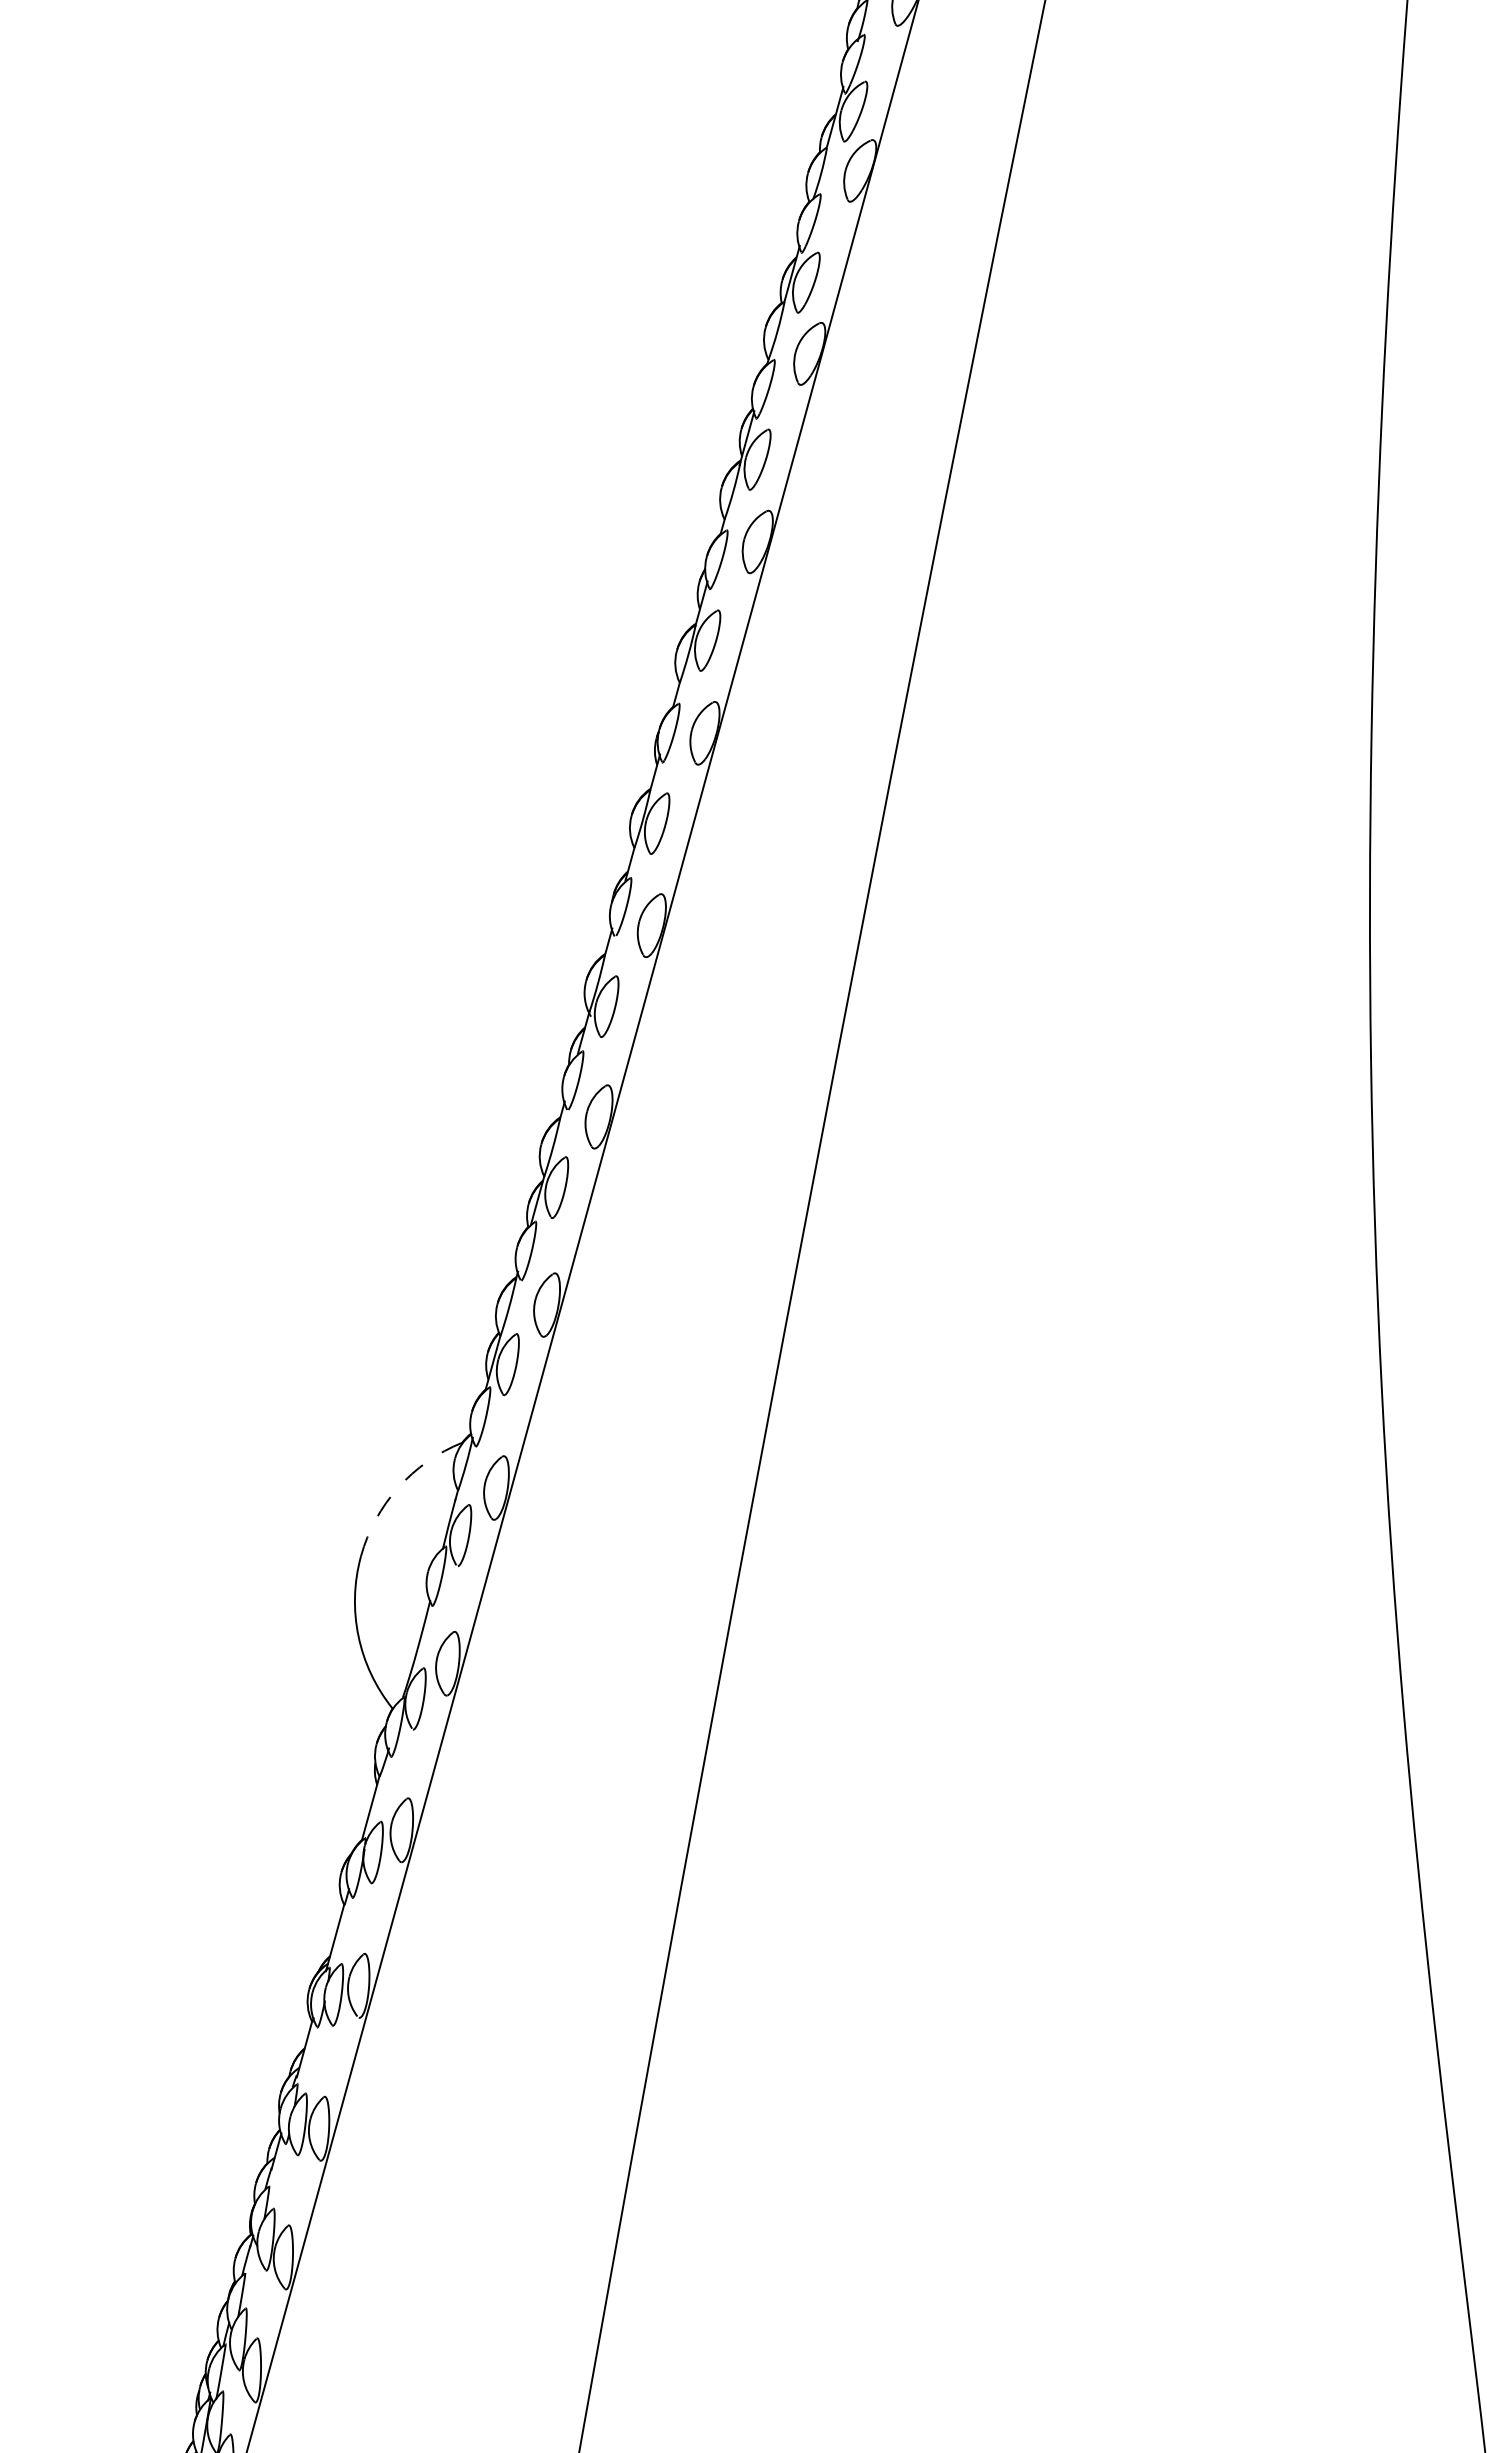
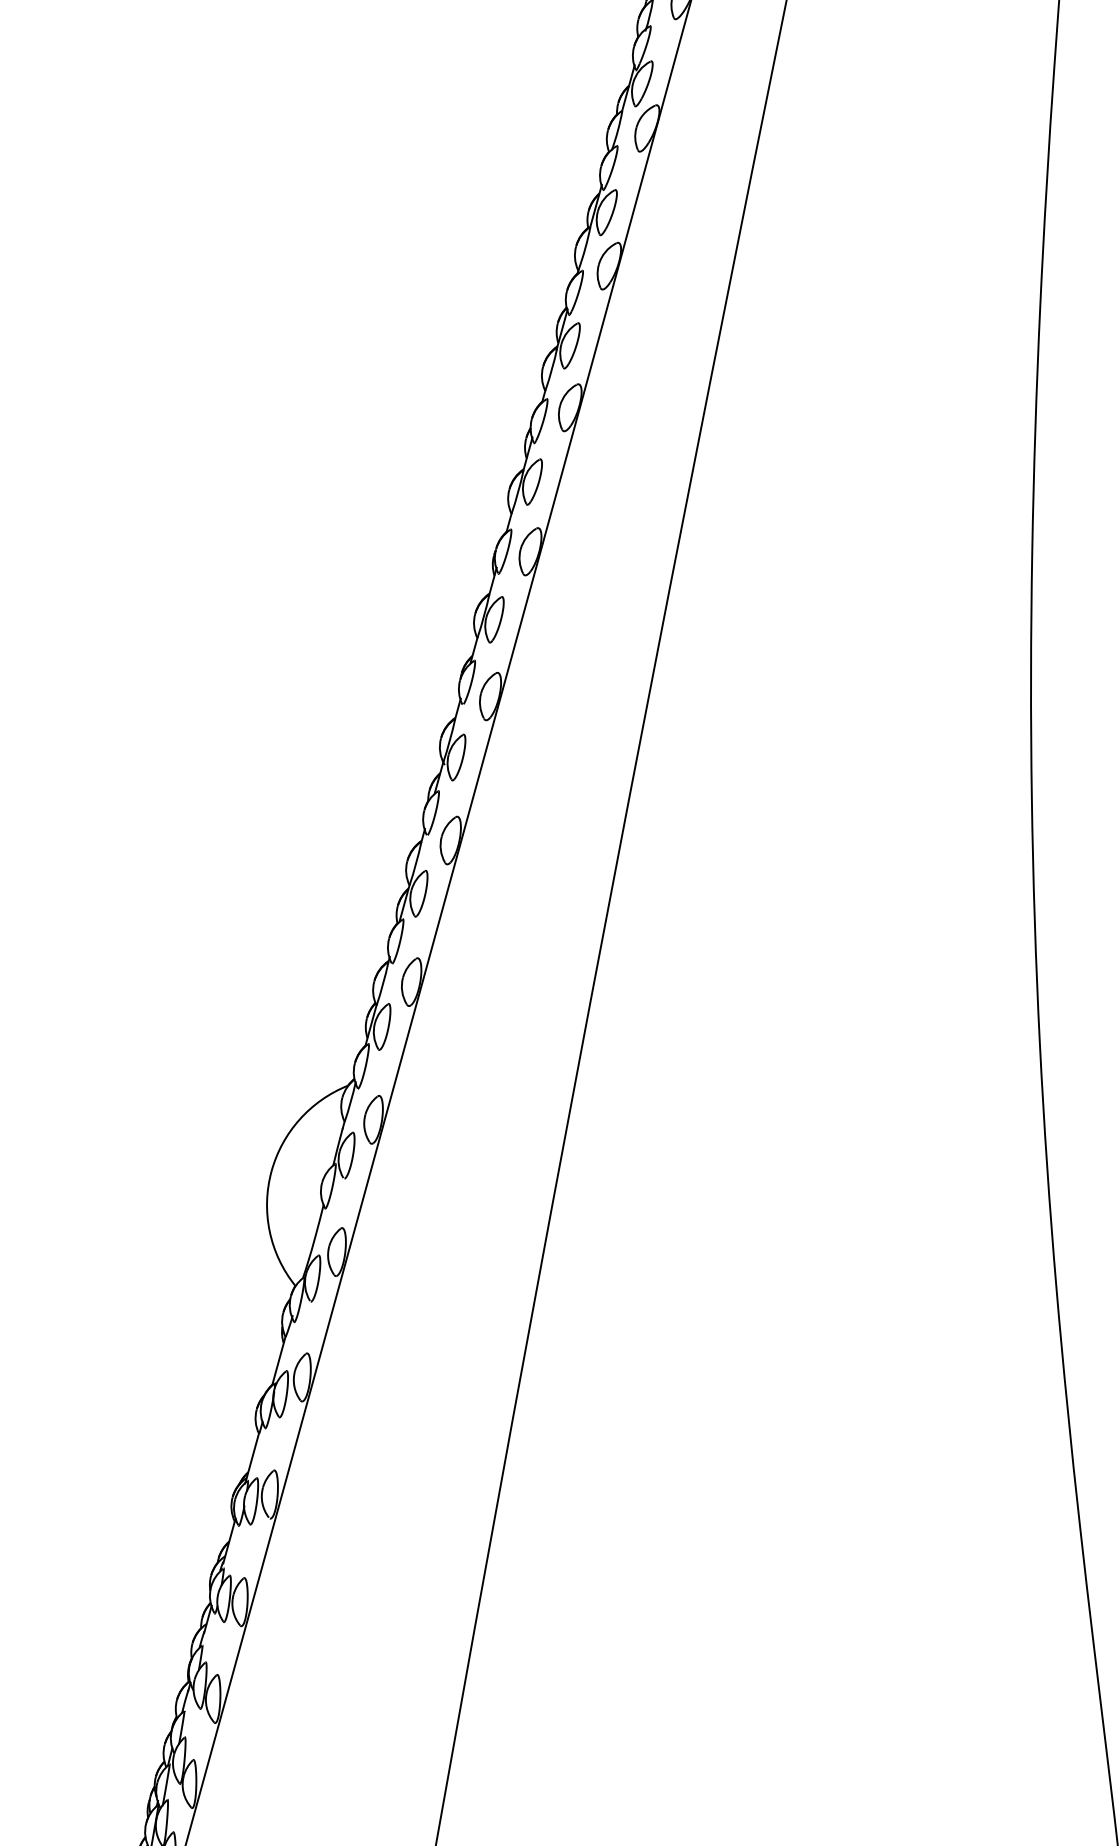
arc: (398, 1487) -> (299, 1119), dashed -> solid

